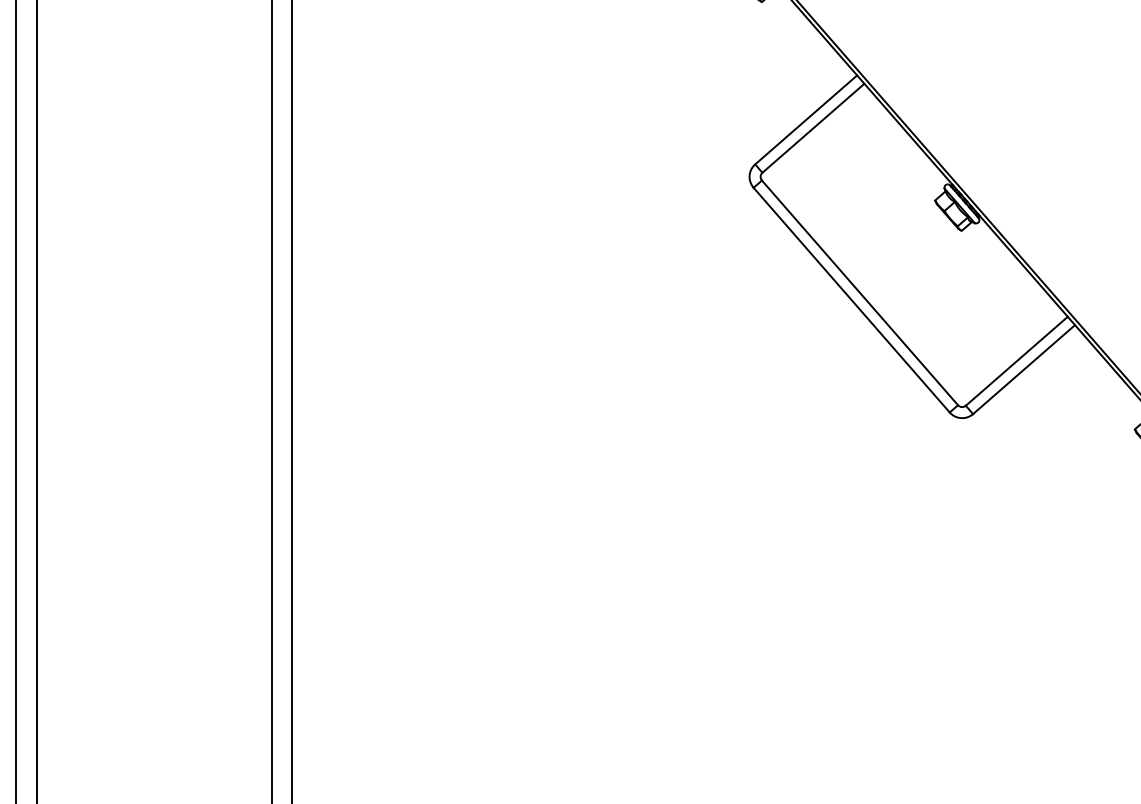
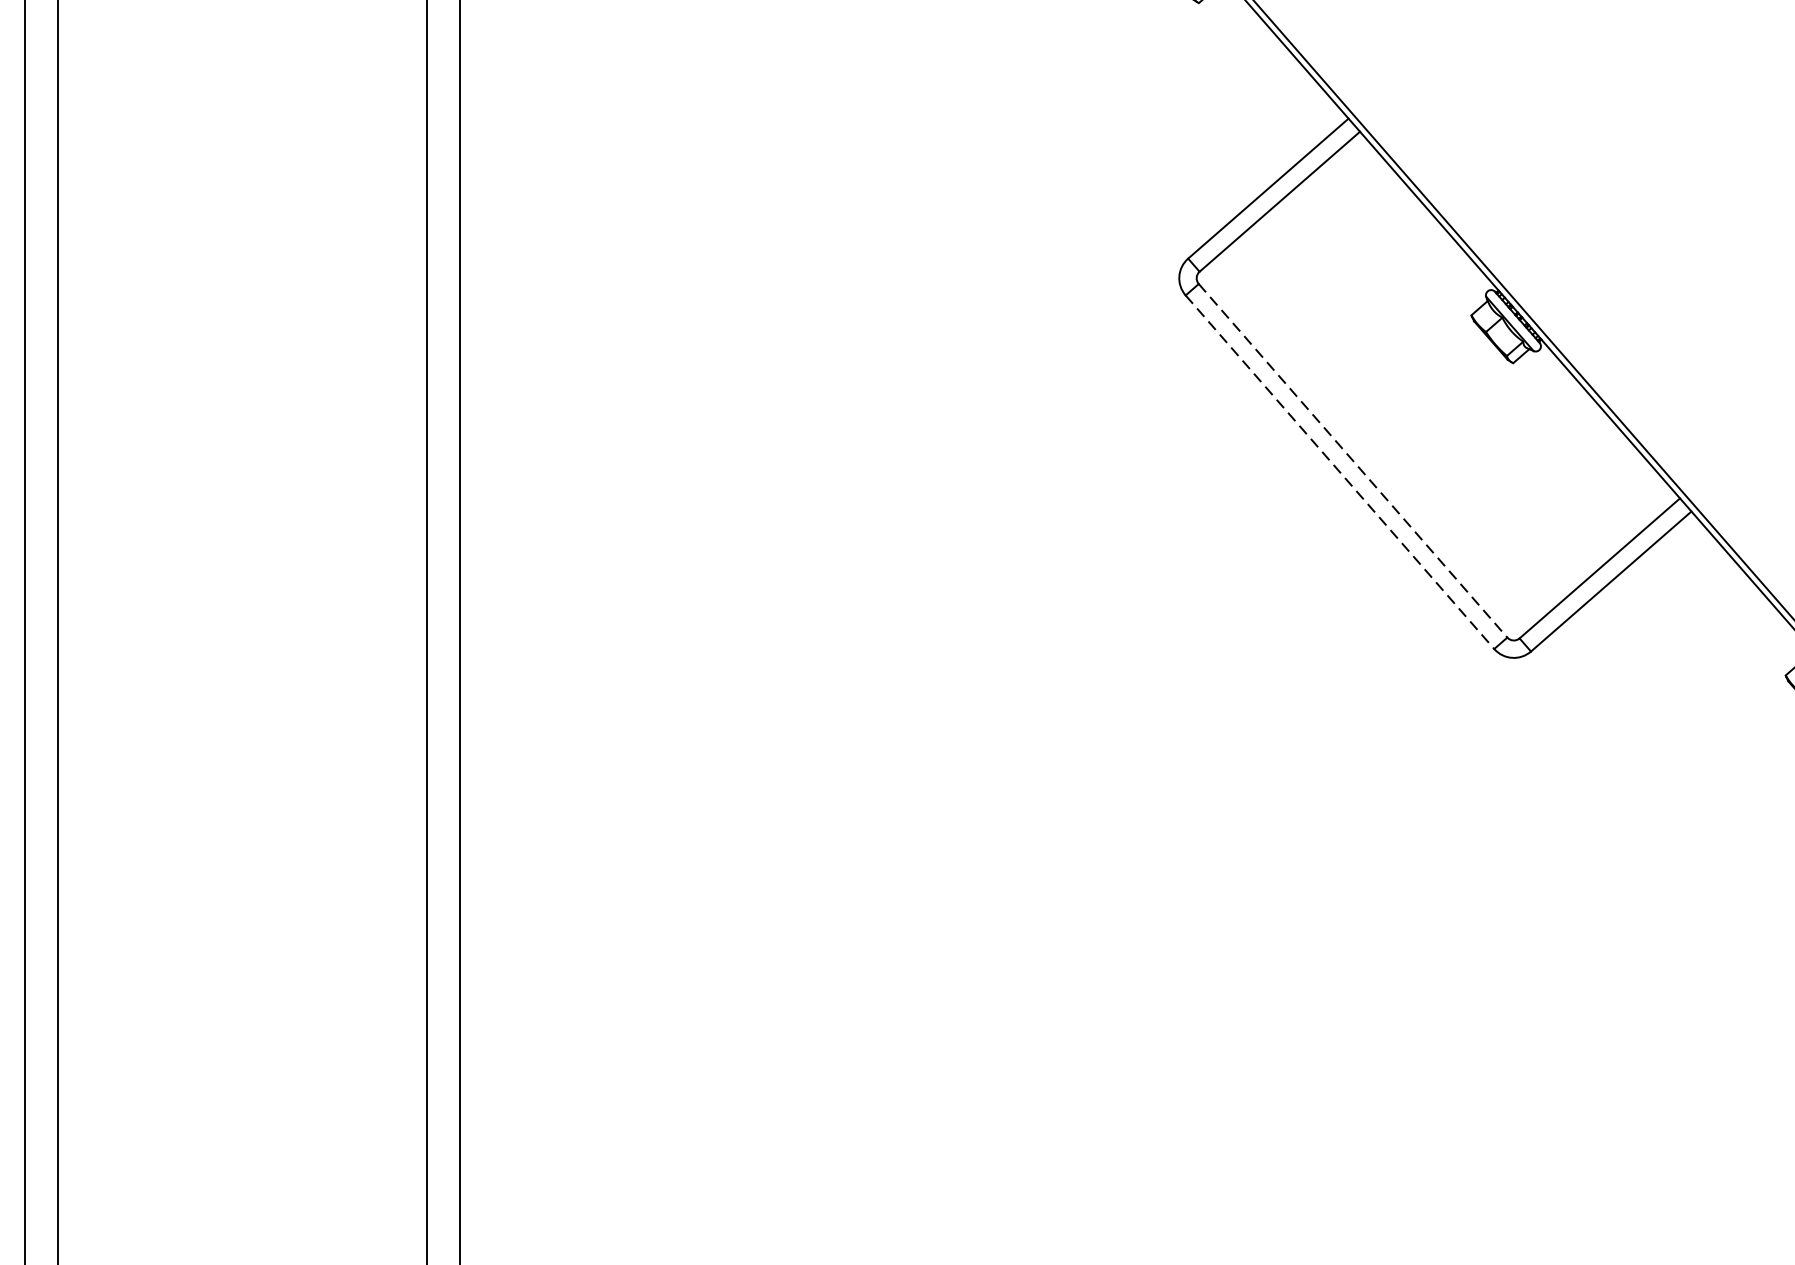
line: (860, 293) -> (1353, 461), solid -> dashed
line: (852, 300) -> (1341, 472), solid -> dashed

